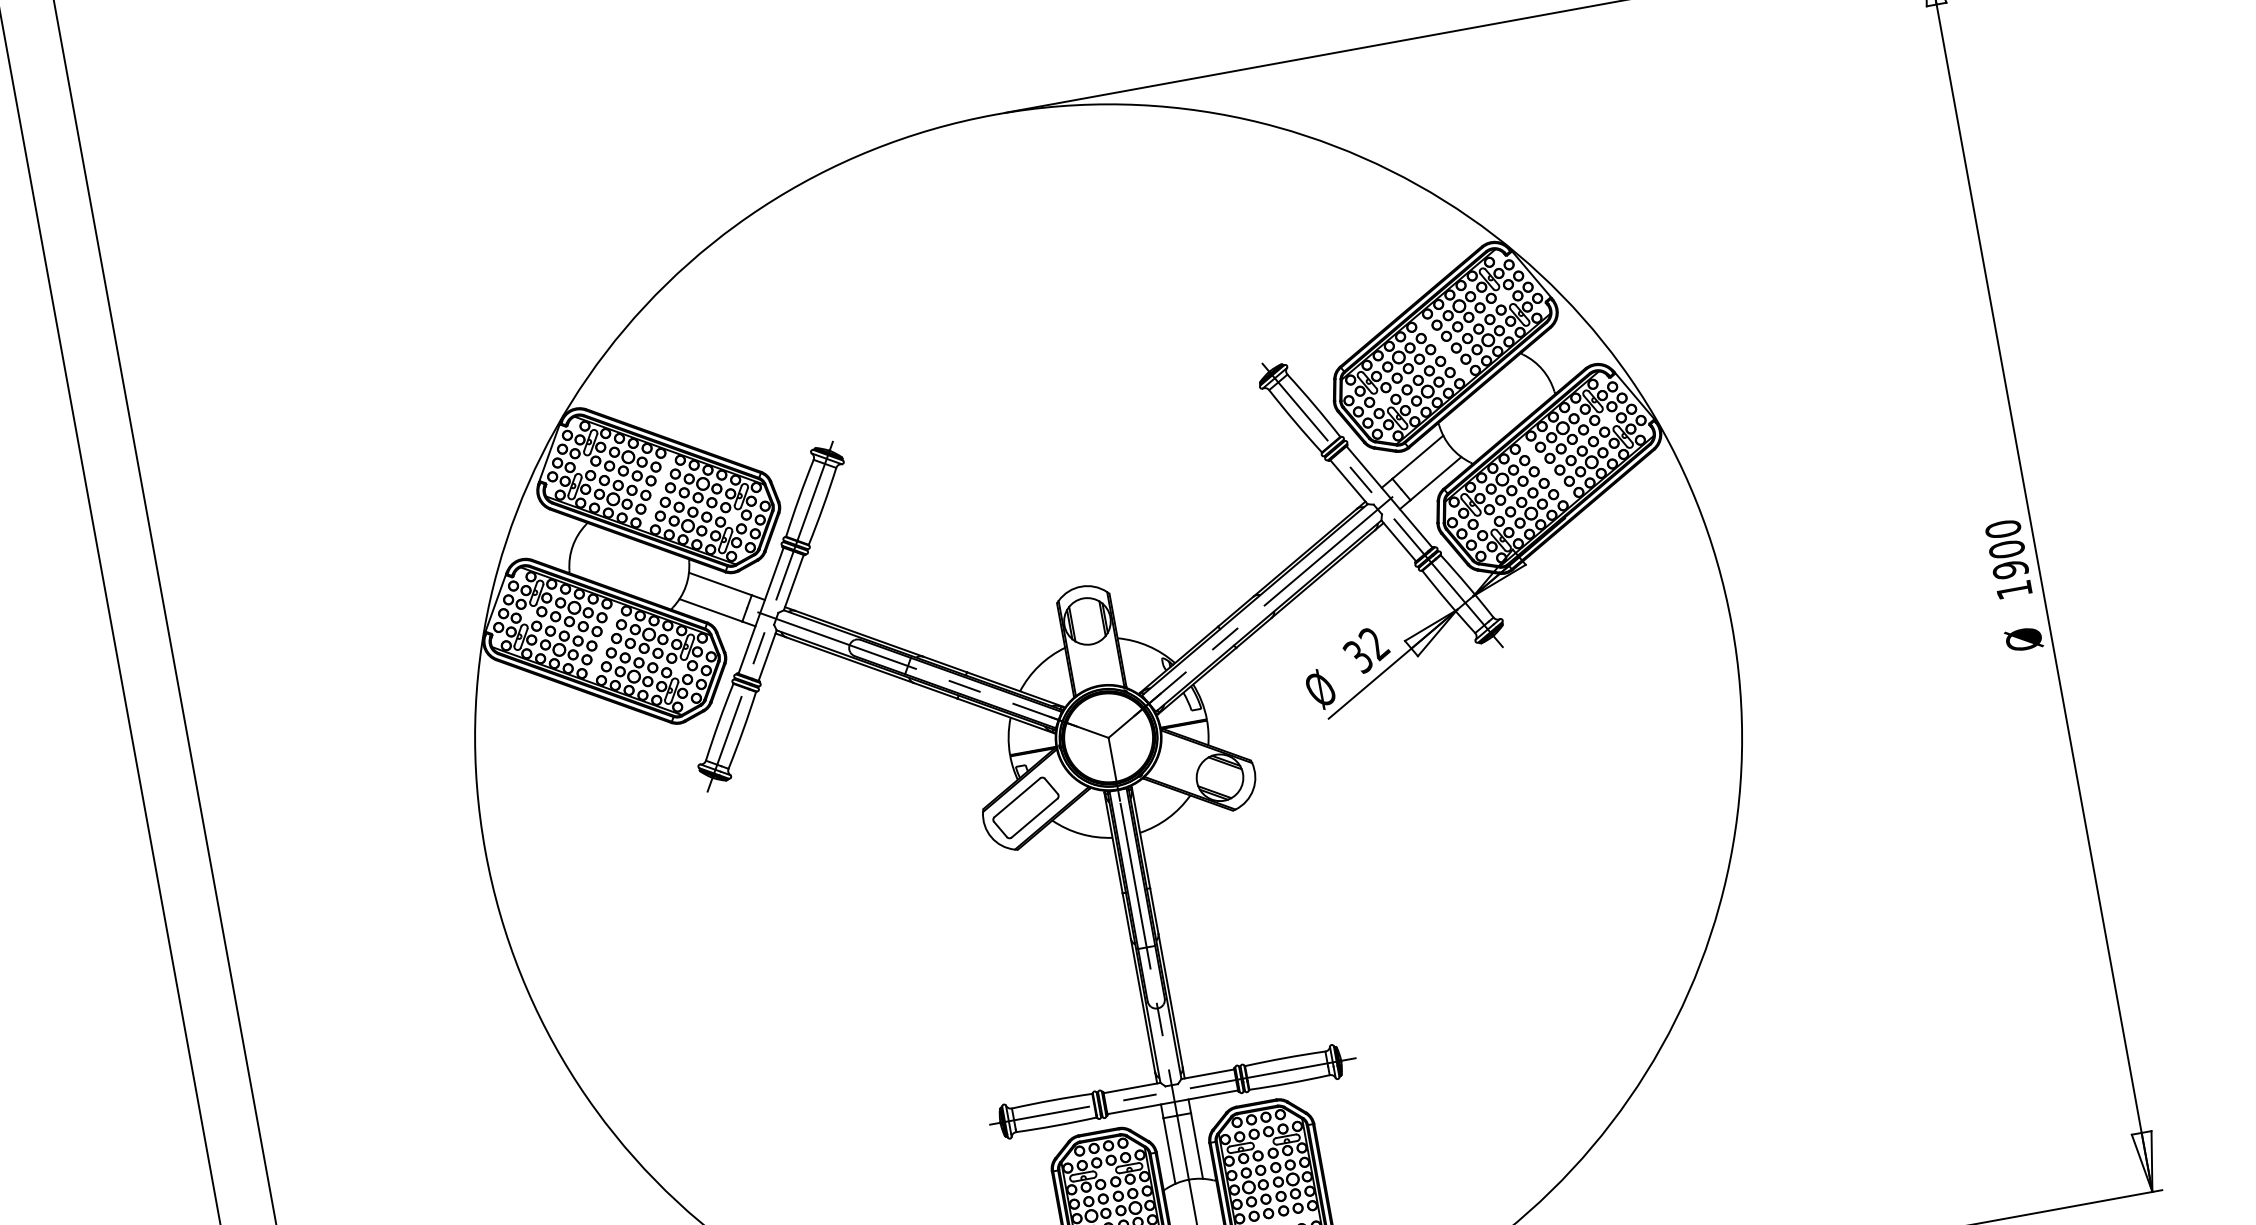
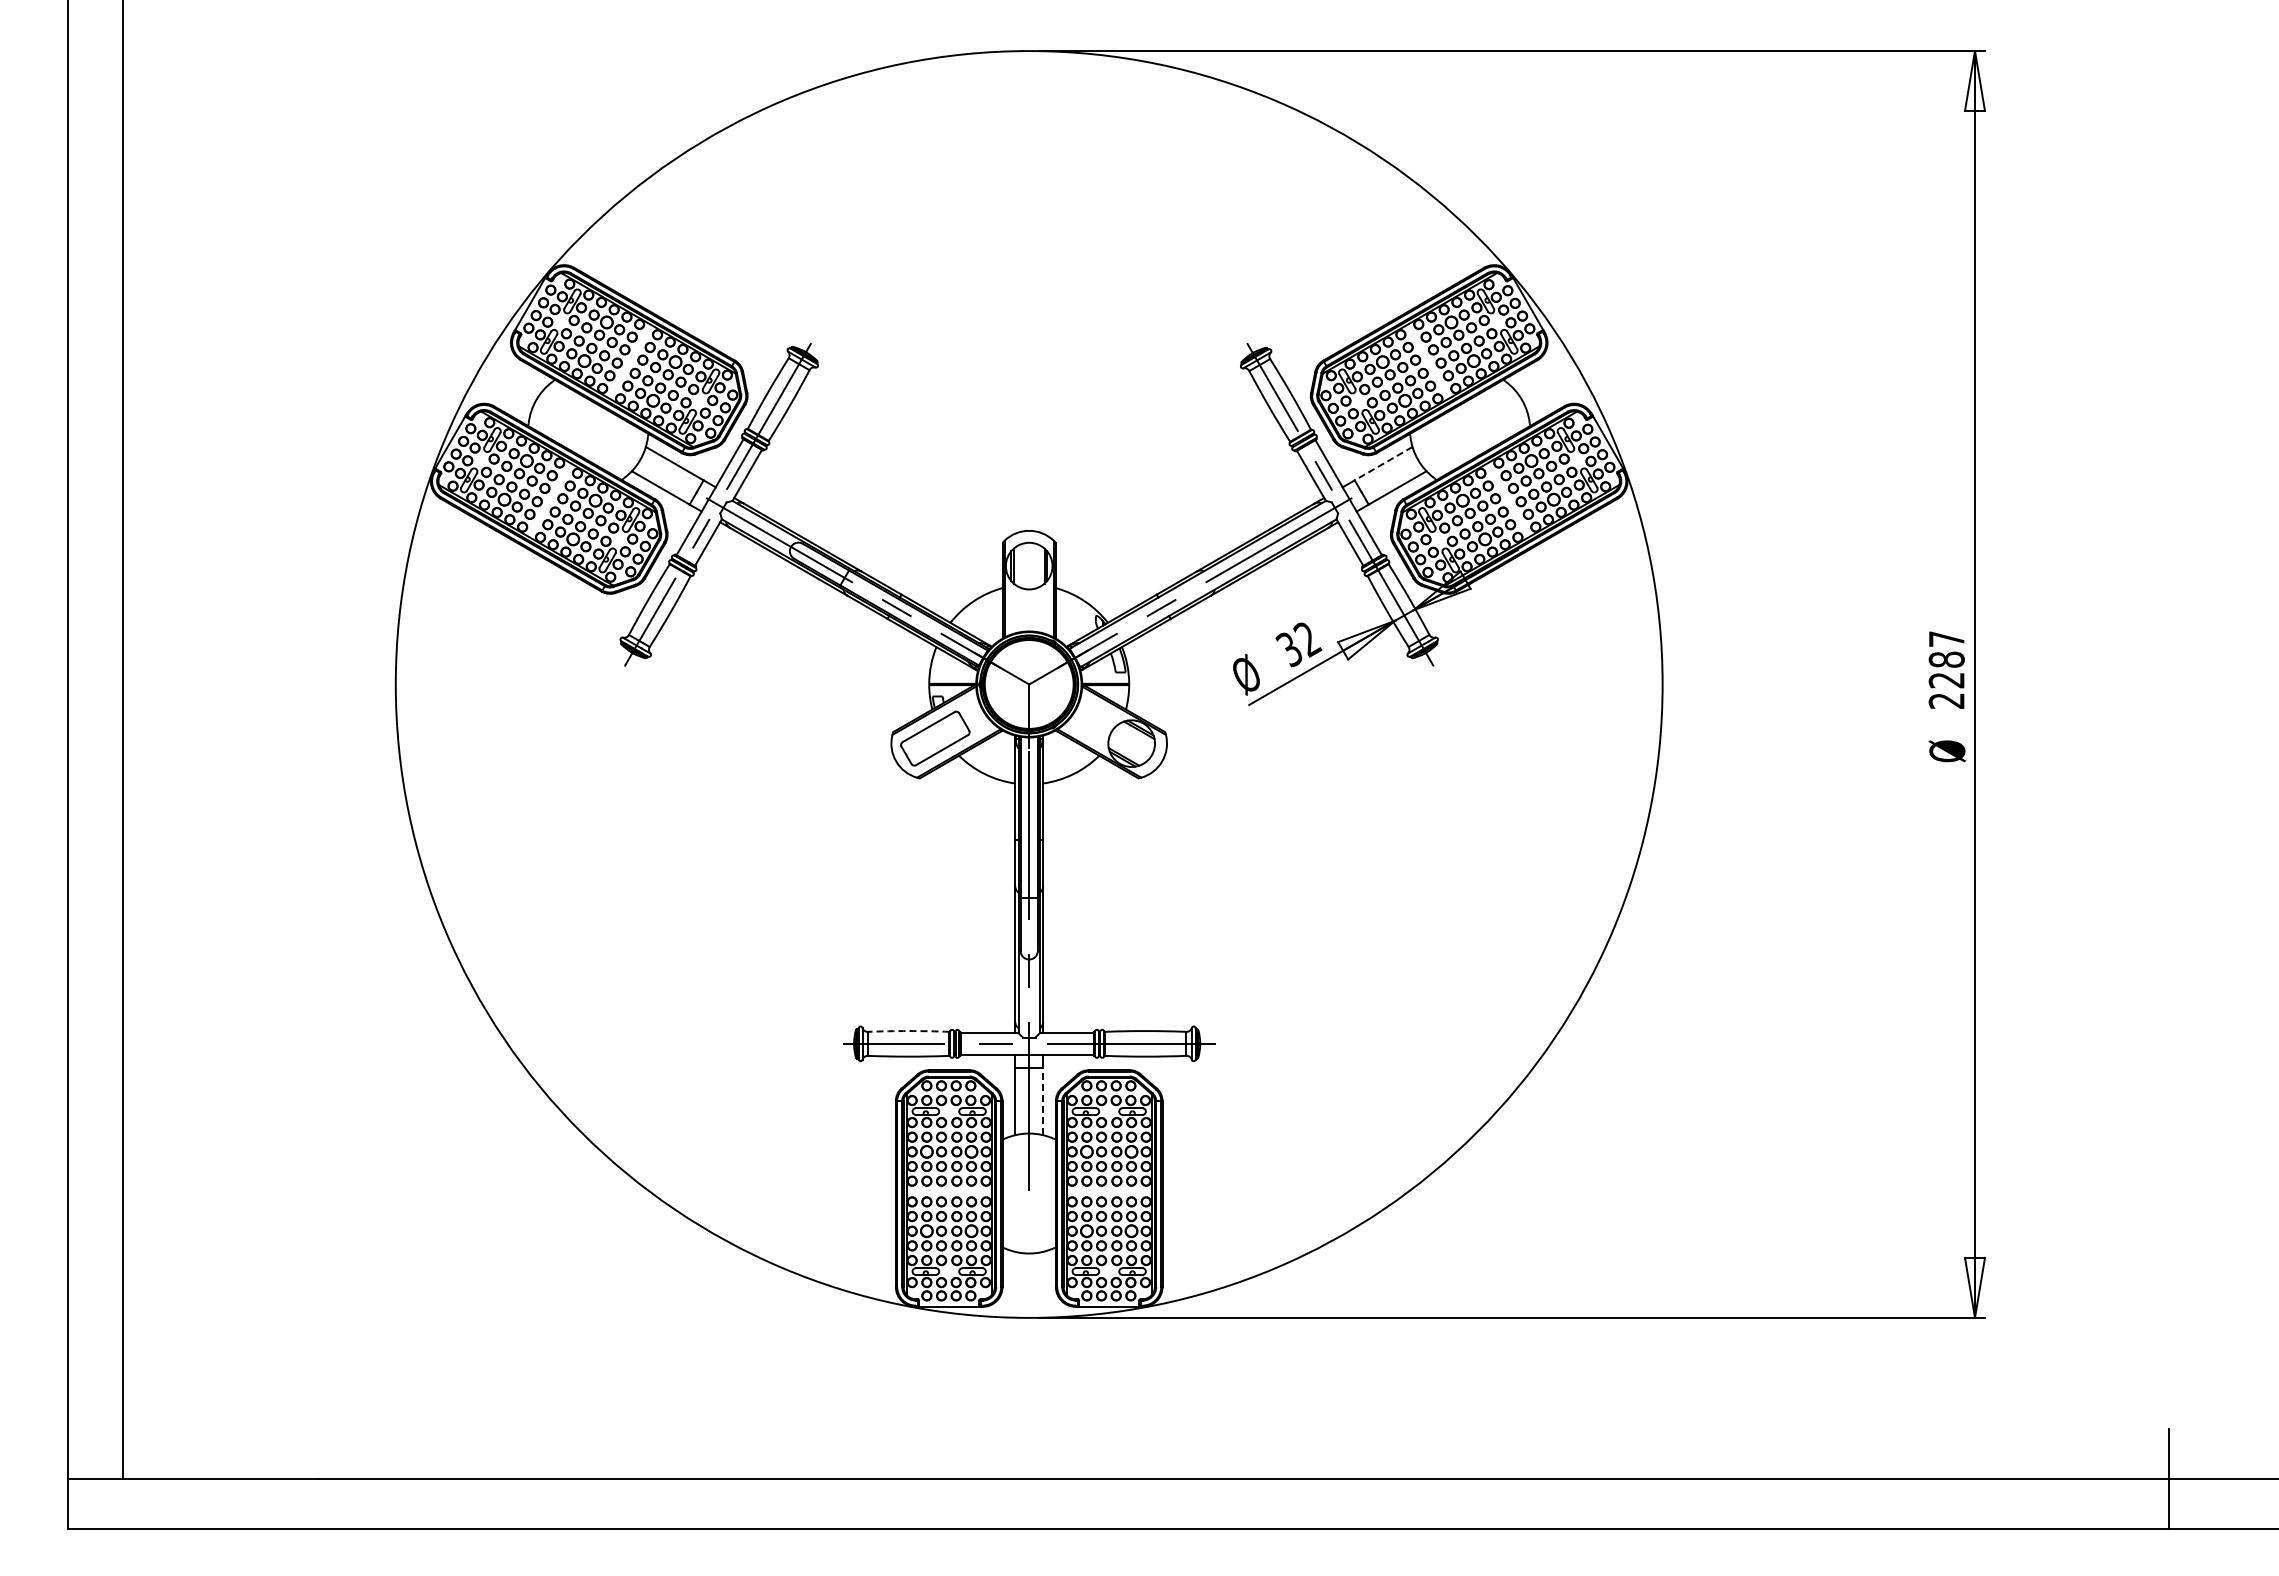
line: (1417, 457) -> (1383, 463), solid -> dashed
text: (2008, 559) -> (1946, 669), 1900 -> 2287
arc: (1051, 1100) -> (908, 1031), solid -> dashed
line: (1197, 1145) -> (1043, 1101), solid -> dashed

